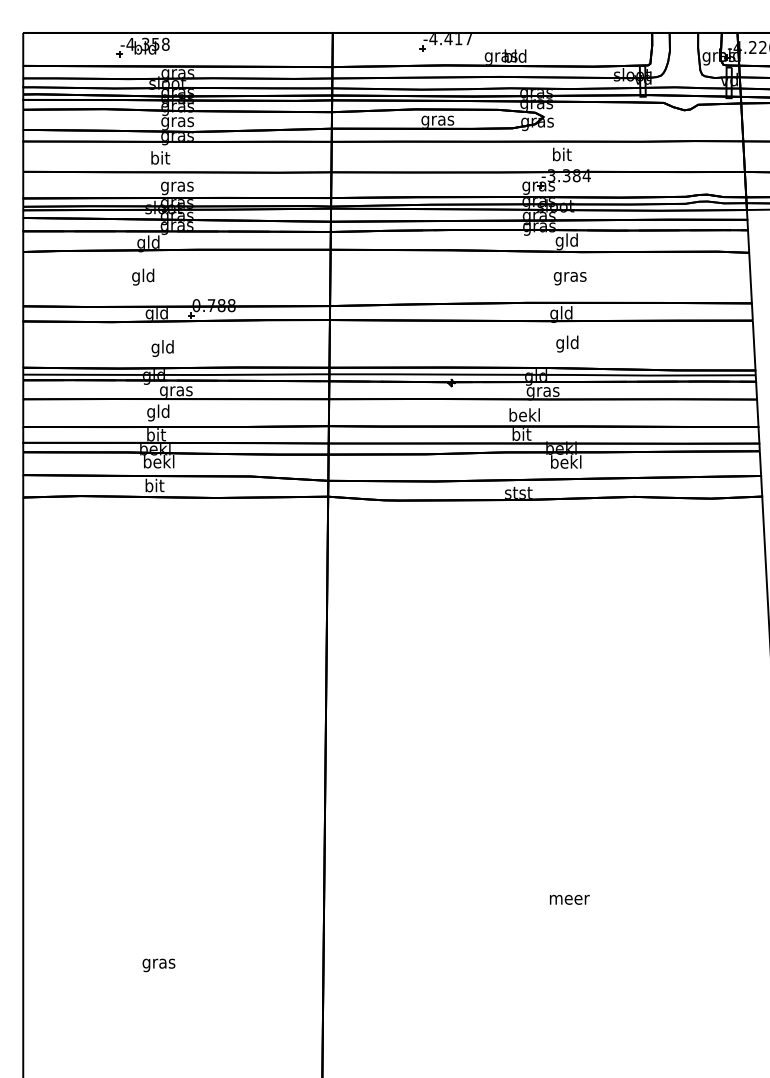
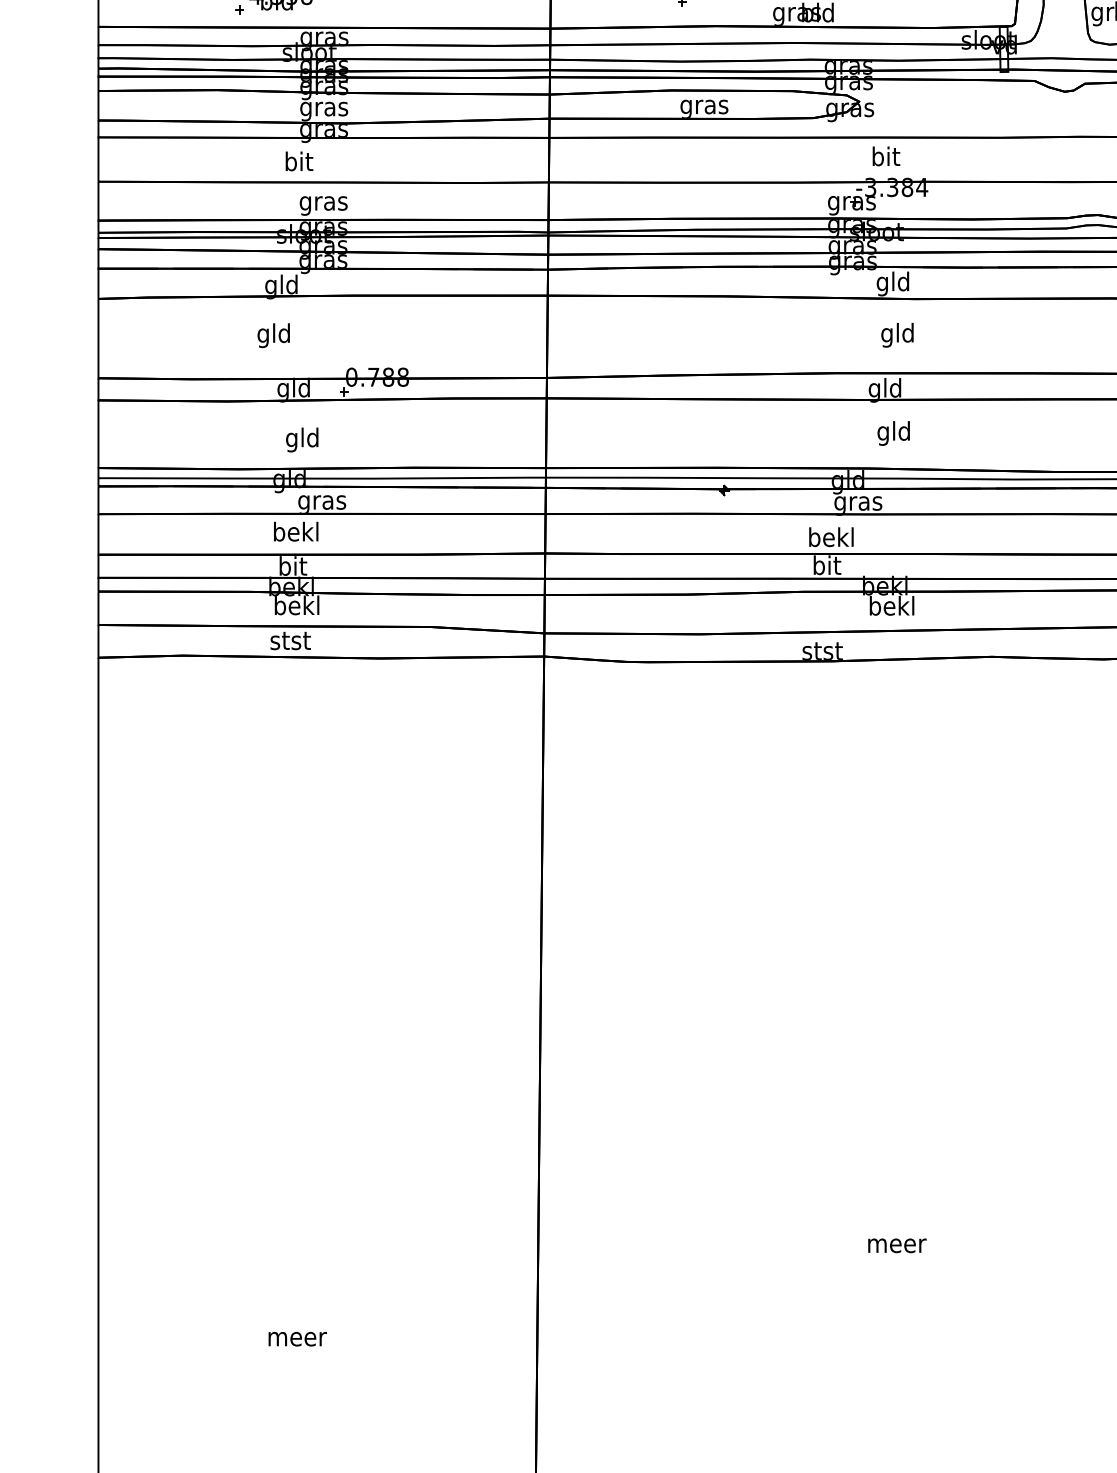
text: (569, 276) -> (896, 334), gras -> gld
text: (158, 412) -> (296, 533), gld -> bekl
text: (154, 485) -> (290, 640), bit -> stst
text: (159, 965) -> (297, 1341), gras -> meer

